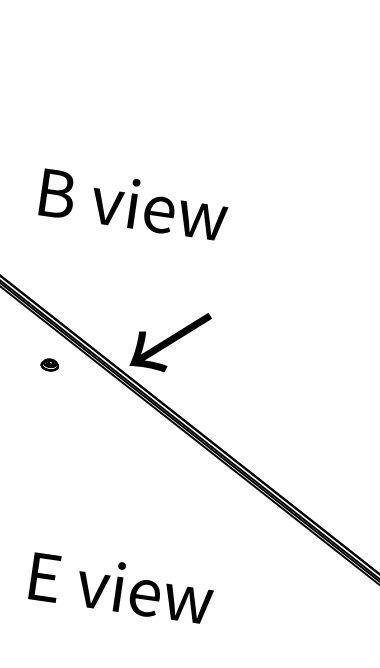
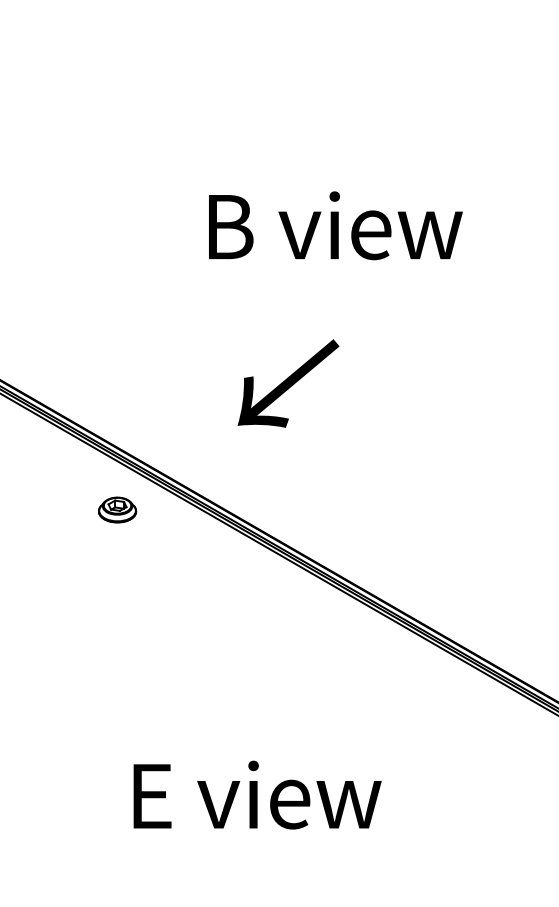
text: (134, 203) -> (335, 225), moved
text: (170, 340) -> (288, 383), moved
part: (49, 364) -> (117, 509), size x1.67

